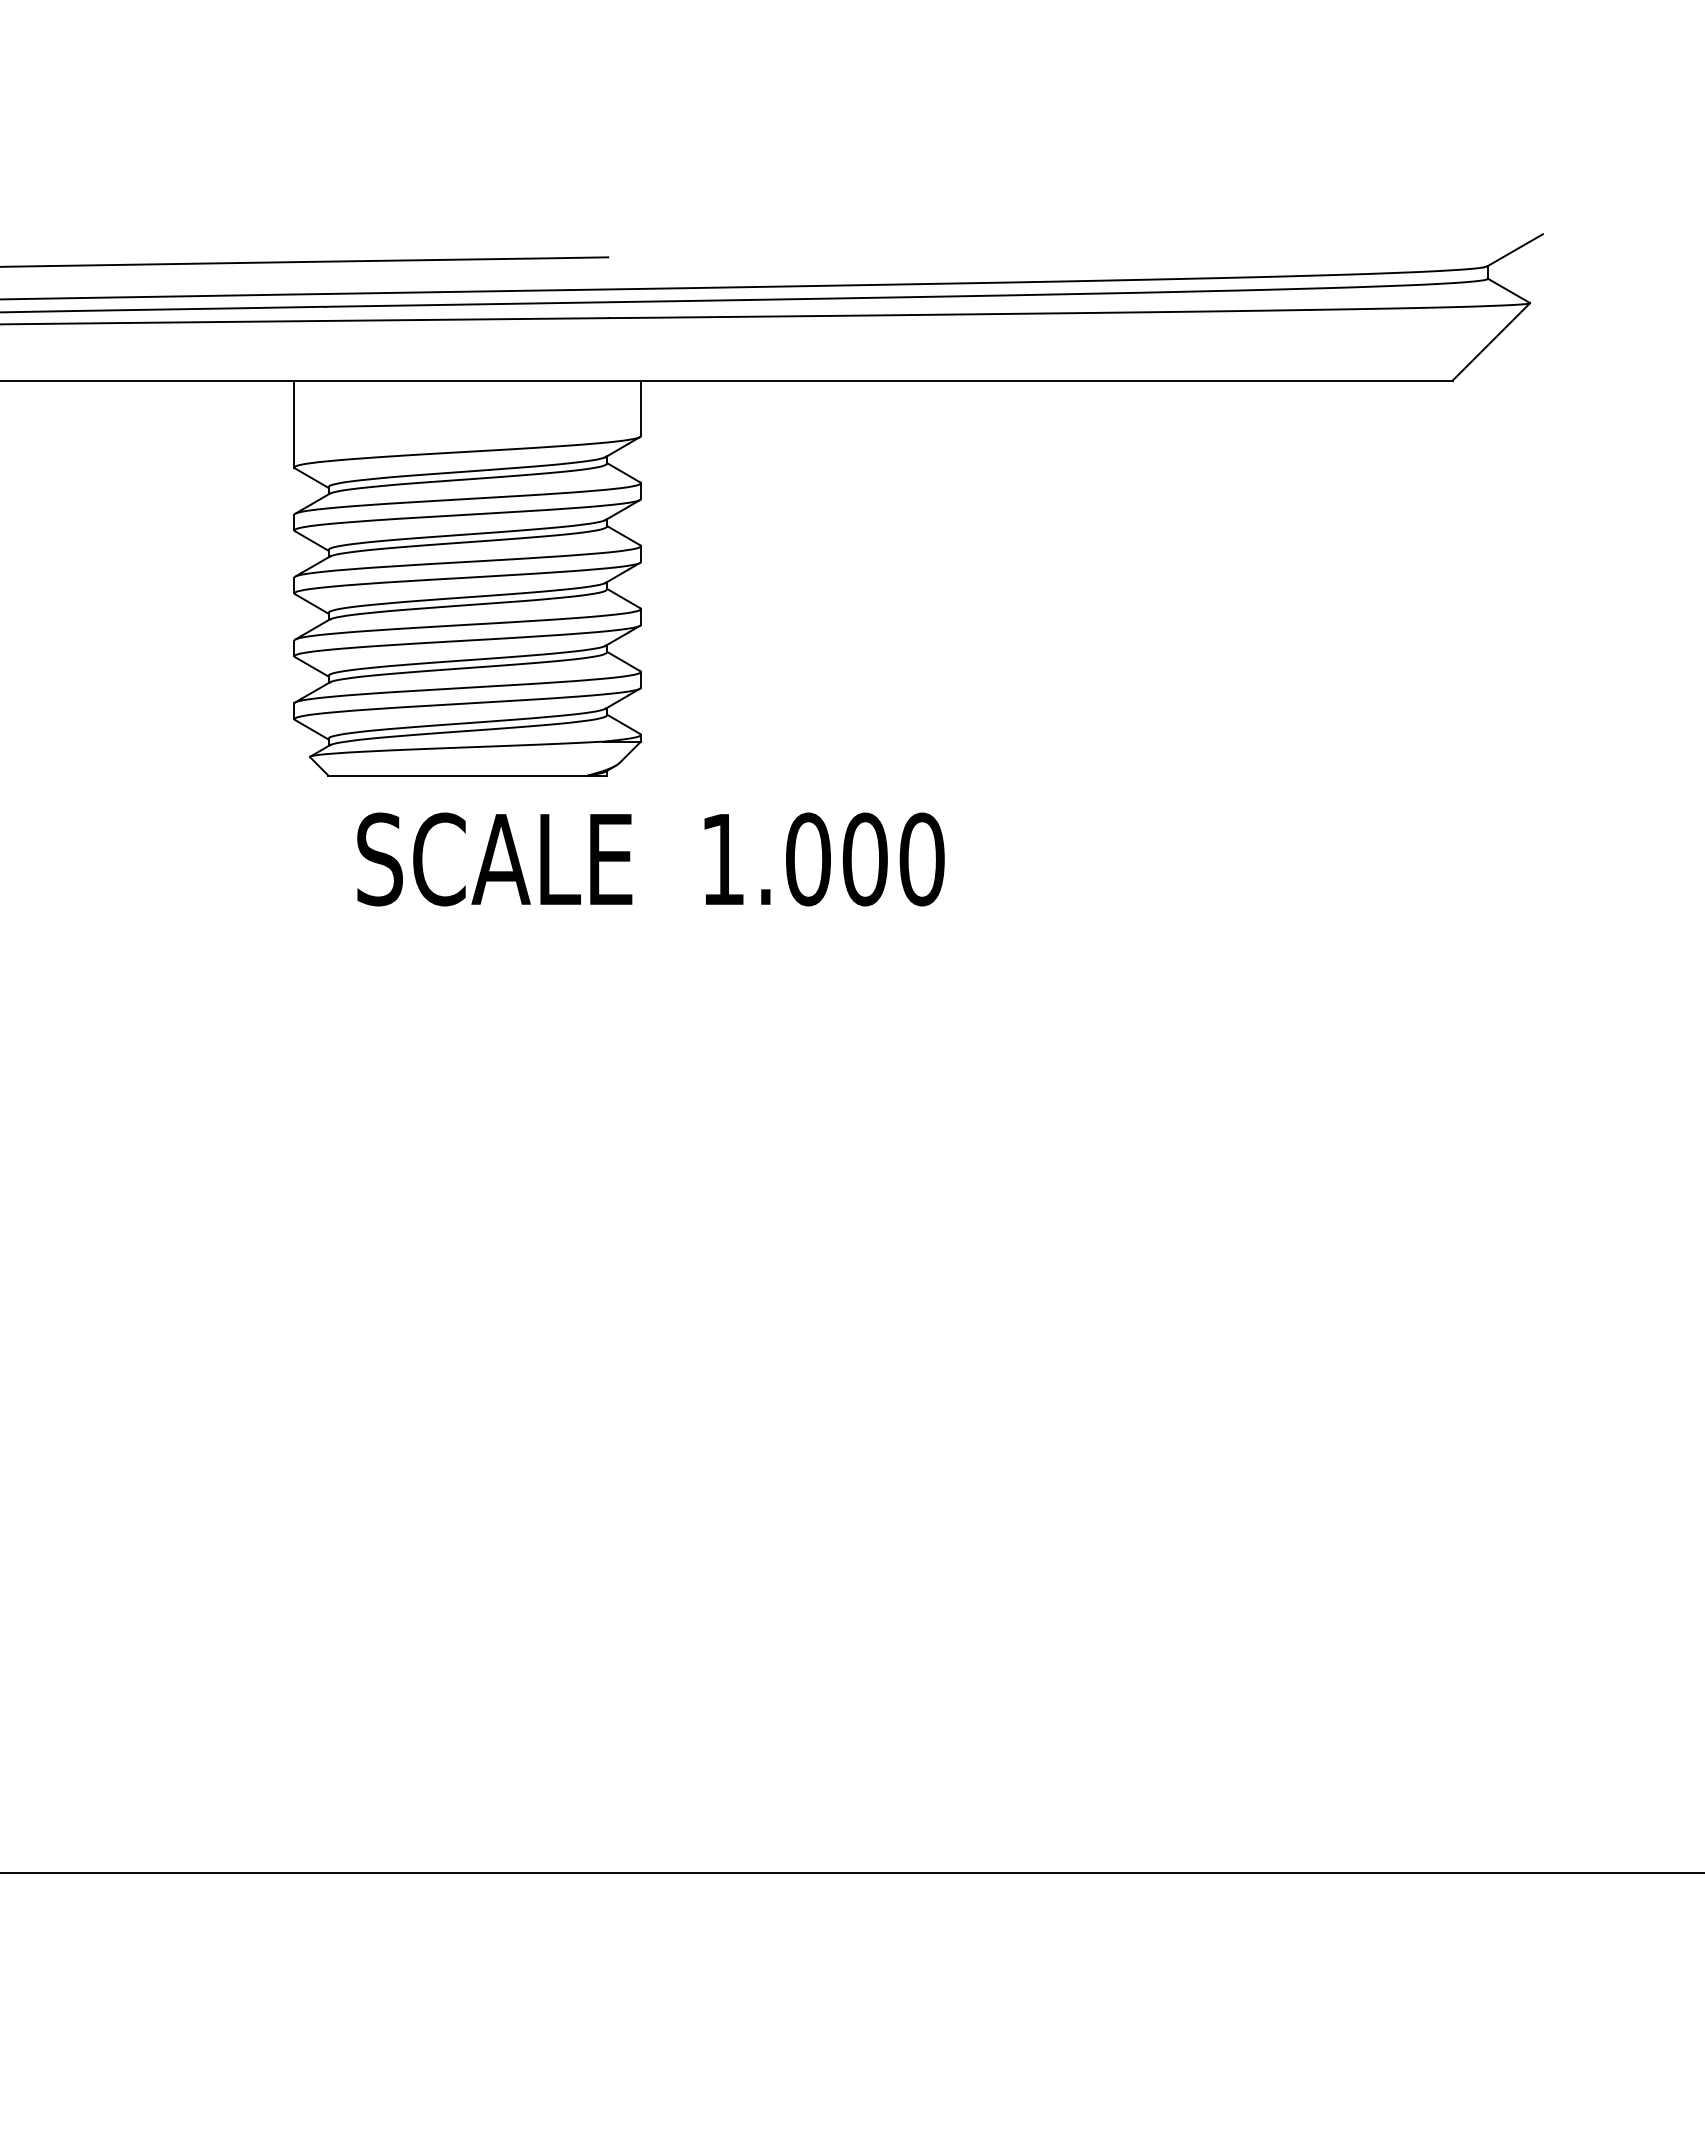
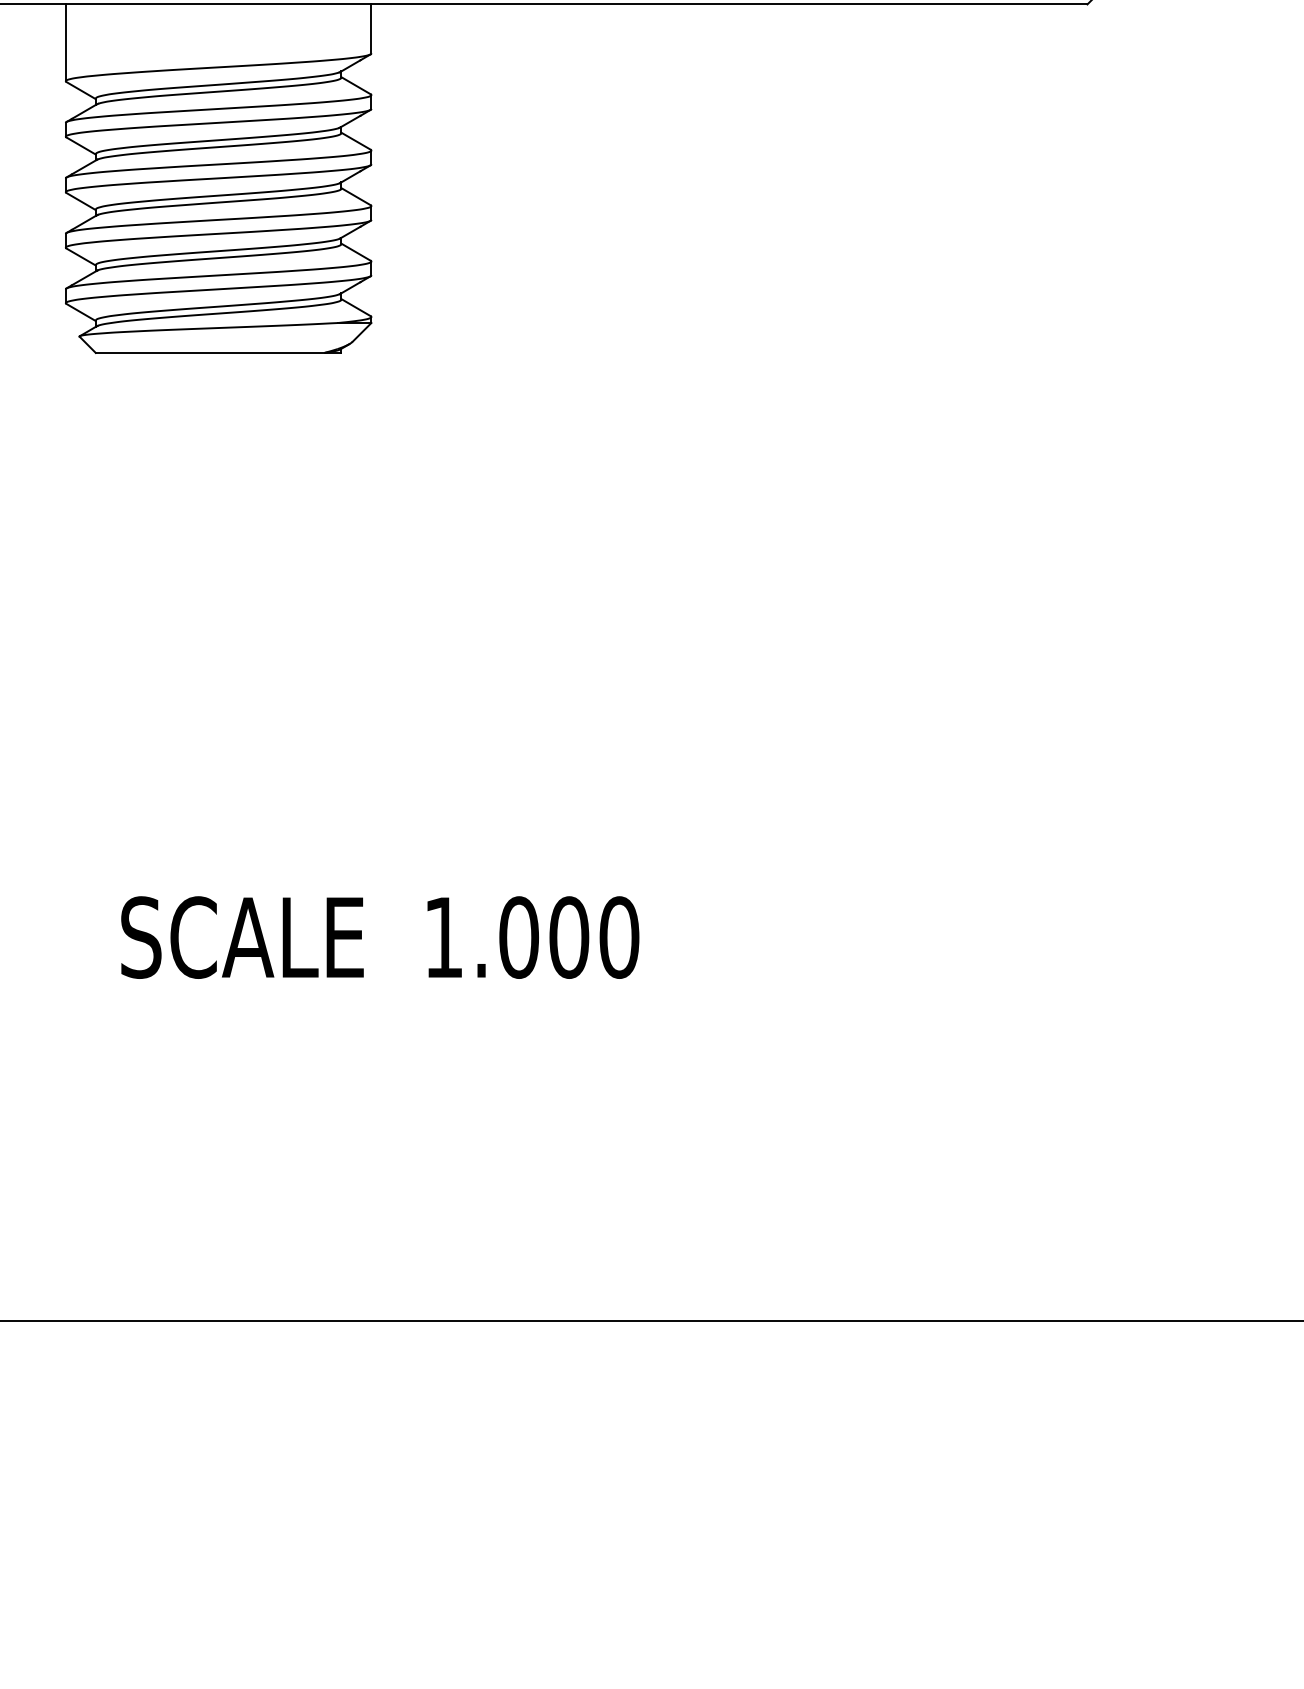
text: (650, 859) -> (379, 937), moved

